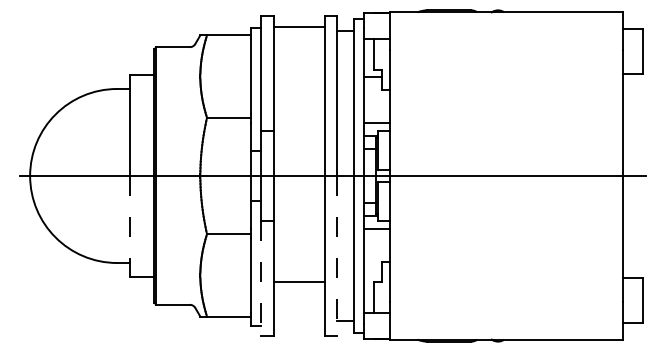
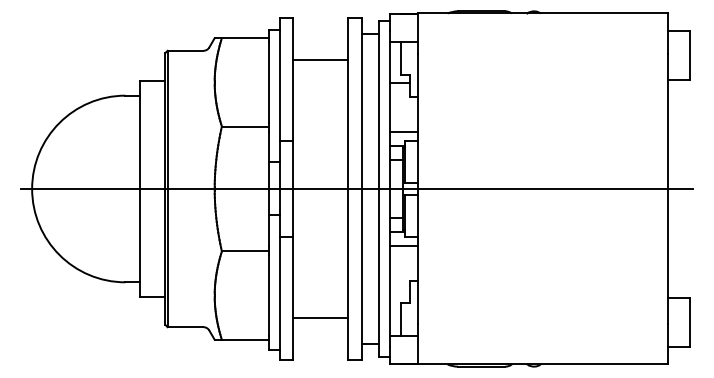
line: (298, 27) -> (320, 59), moved
line: (130, 225) -> (139, 242), dashed -> solid
line: (337, 255) -> (361, 274), dashed -> solid
line: (261, 278) -> (280, 298), dashed -> solid
line: (298, 281) -> (320, 318), moved

